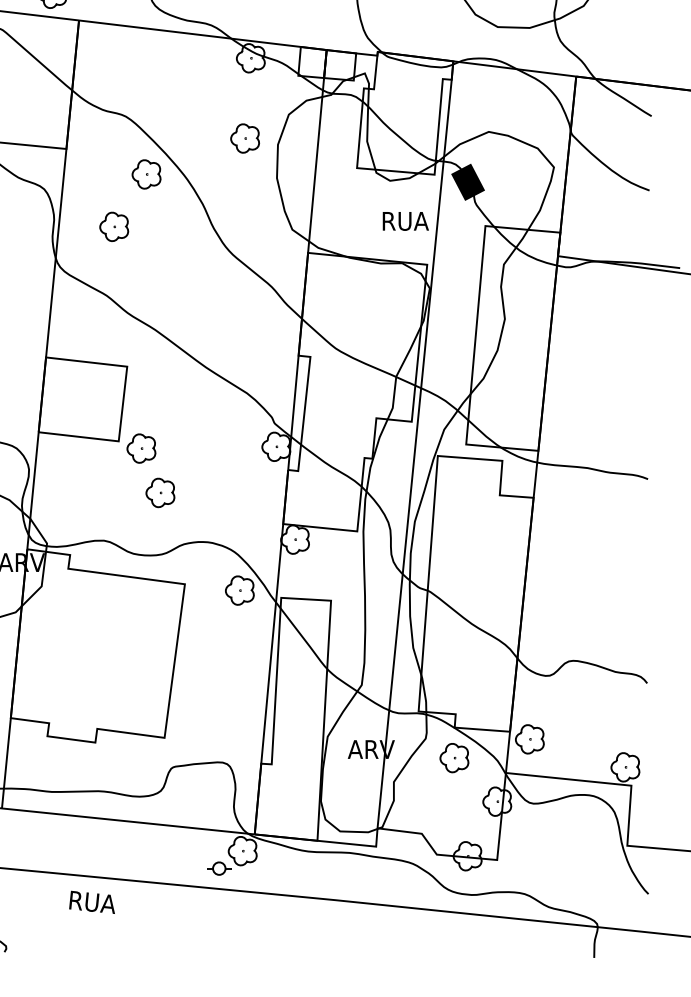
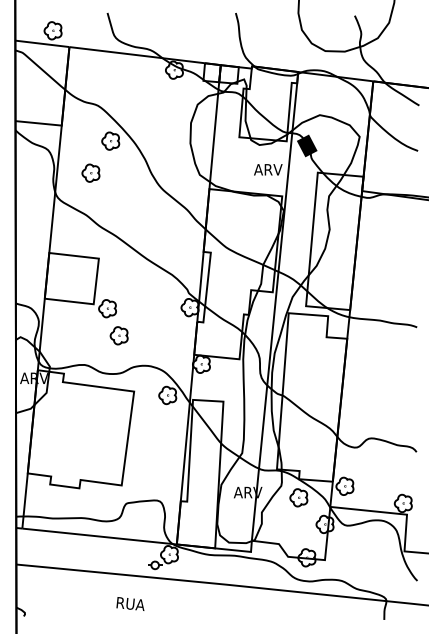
part: (244, 137) -> (170, 118), removed
text: (404, 220) -> (268, 169), RUA -> ARV
text: (92, 901) -> (130, 603), moved

